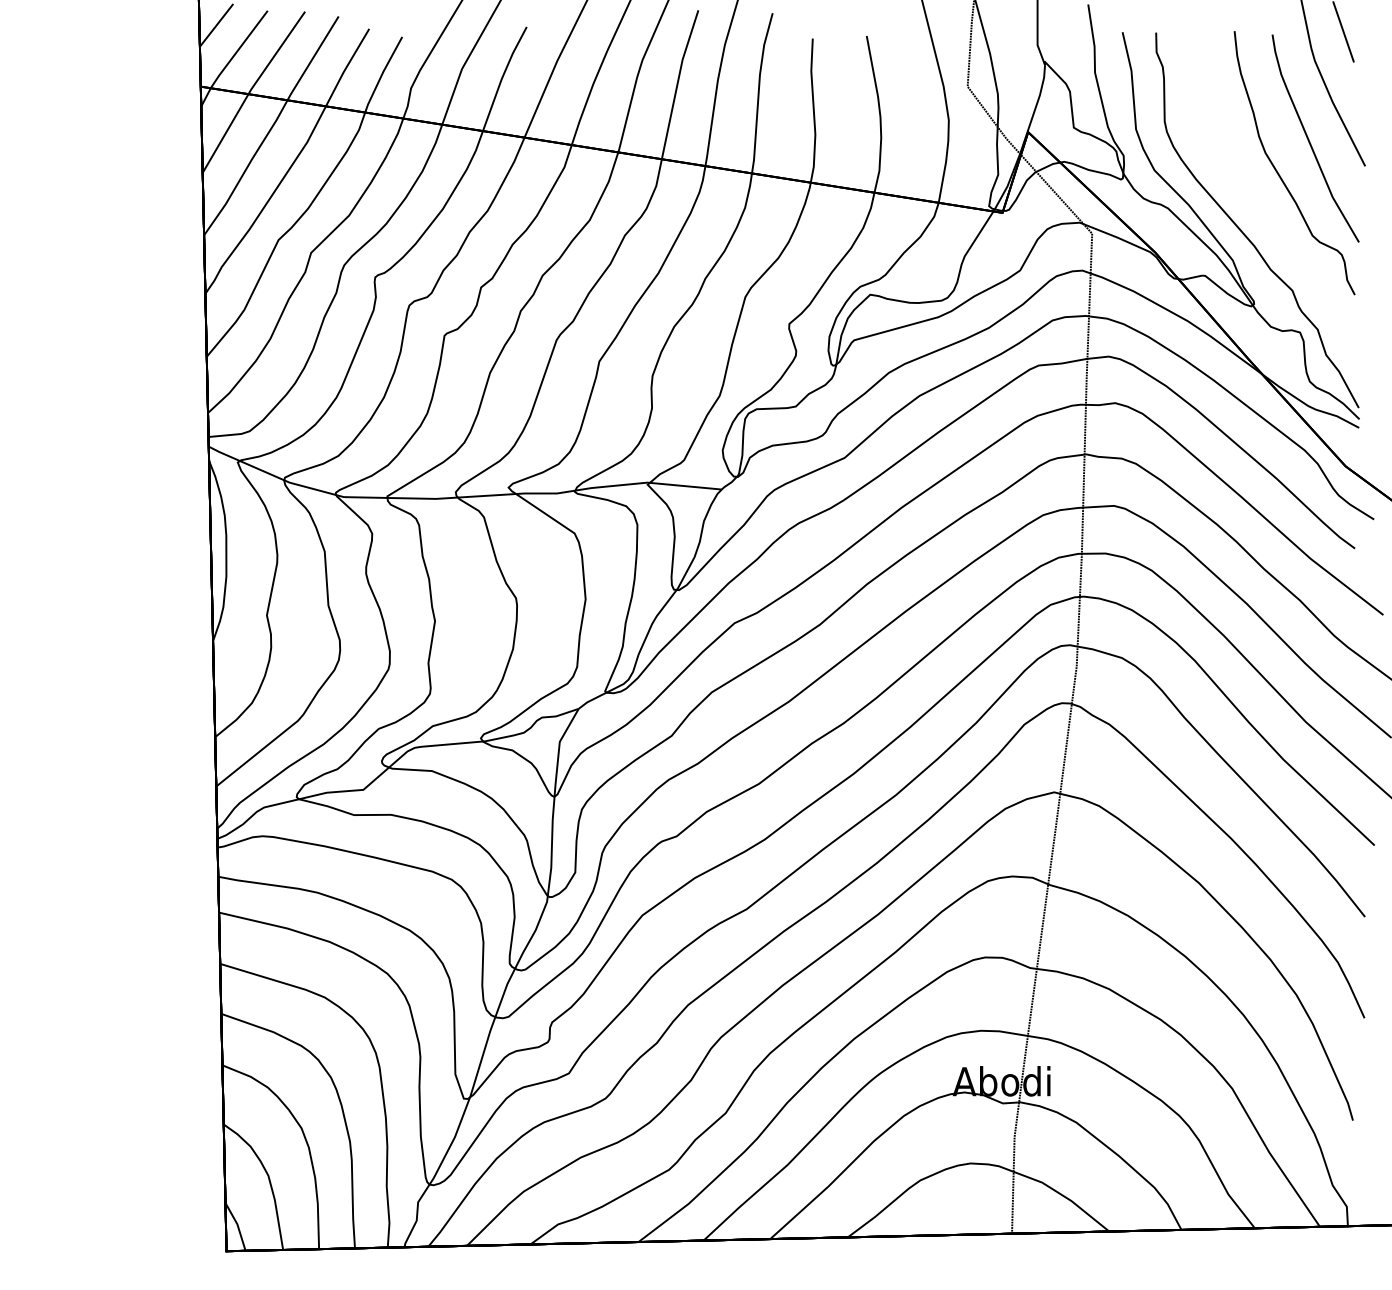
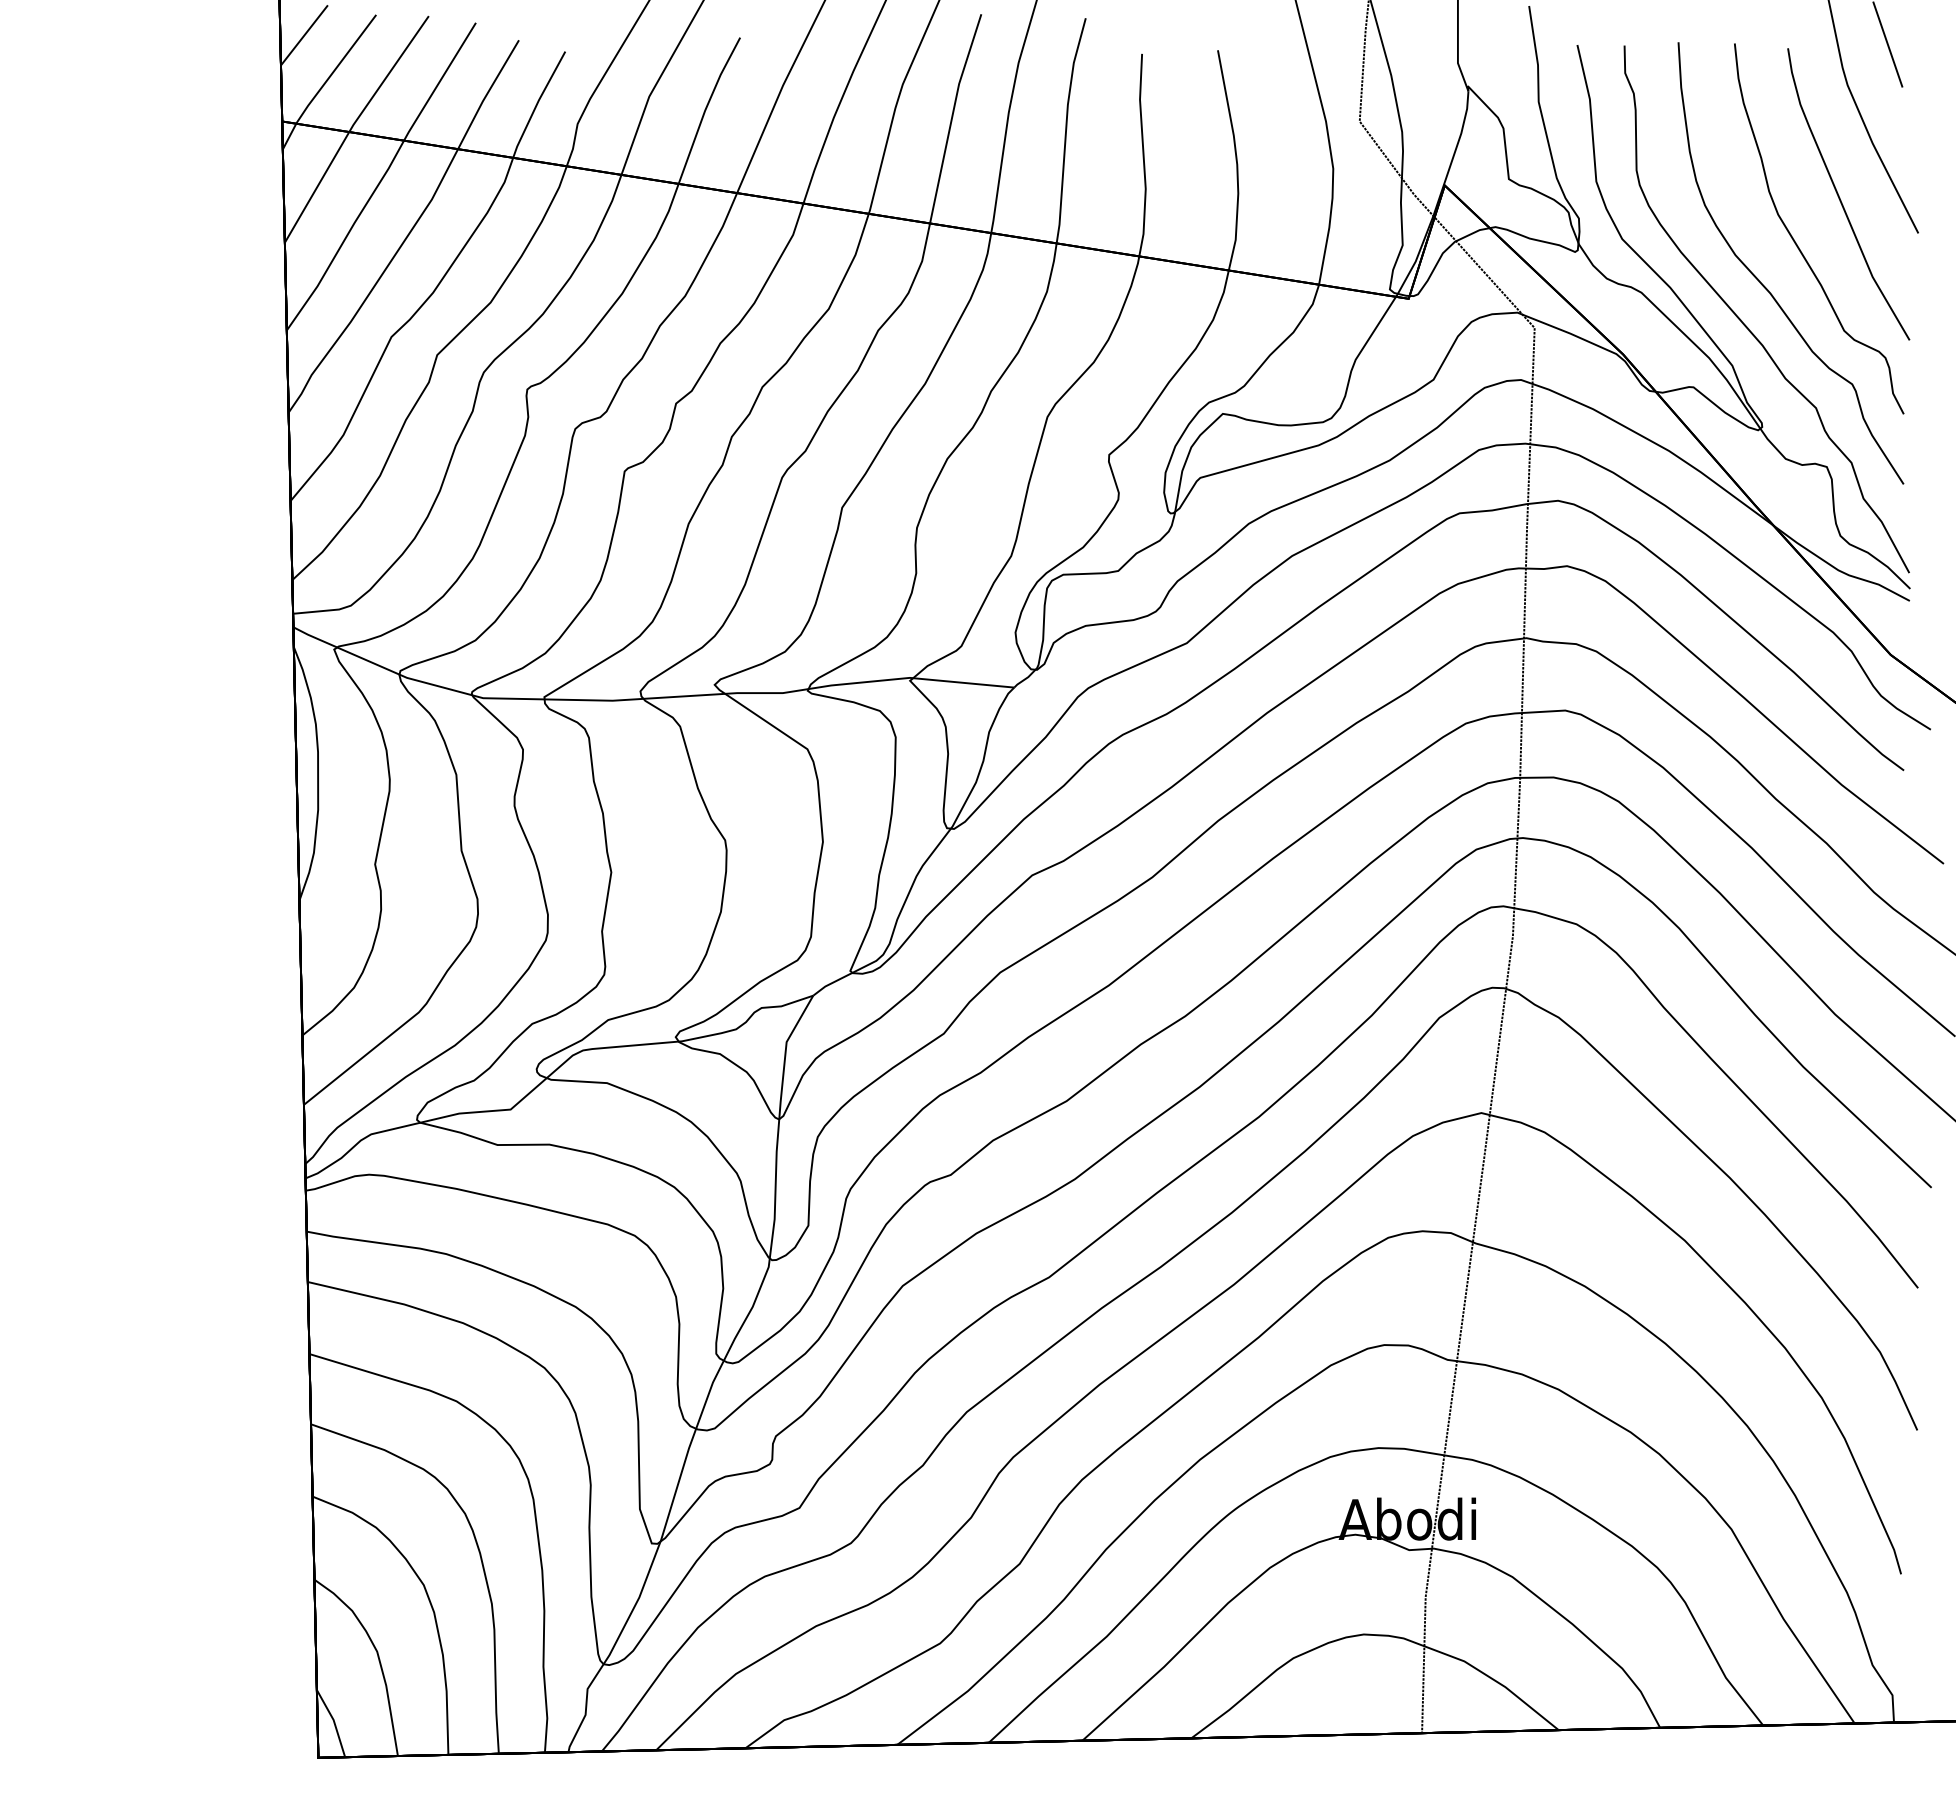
curve: (1257, 204) -> (1766, 287), added

